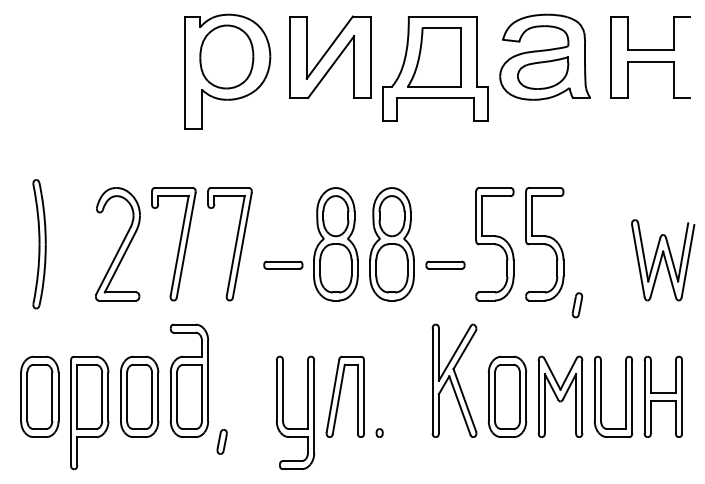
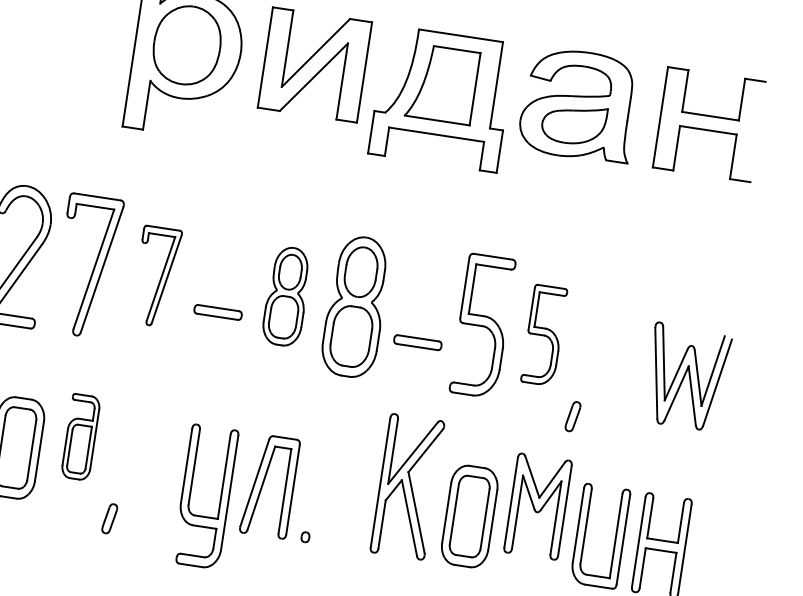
part: (229, 244) -> (155, 276), size x0.7
part: (335, 244) -> (286, 296), size x0.7
part: (544, 244) -> (543, 335), size x0.7
part: (189, 380) -> (80, 437), size x0.6
part: (560, 396) -> (538, 506), moved

